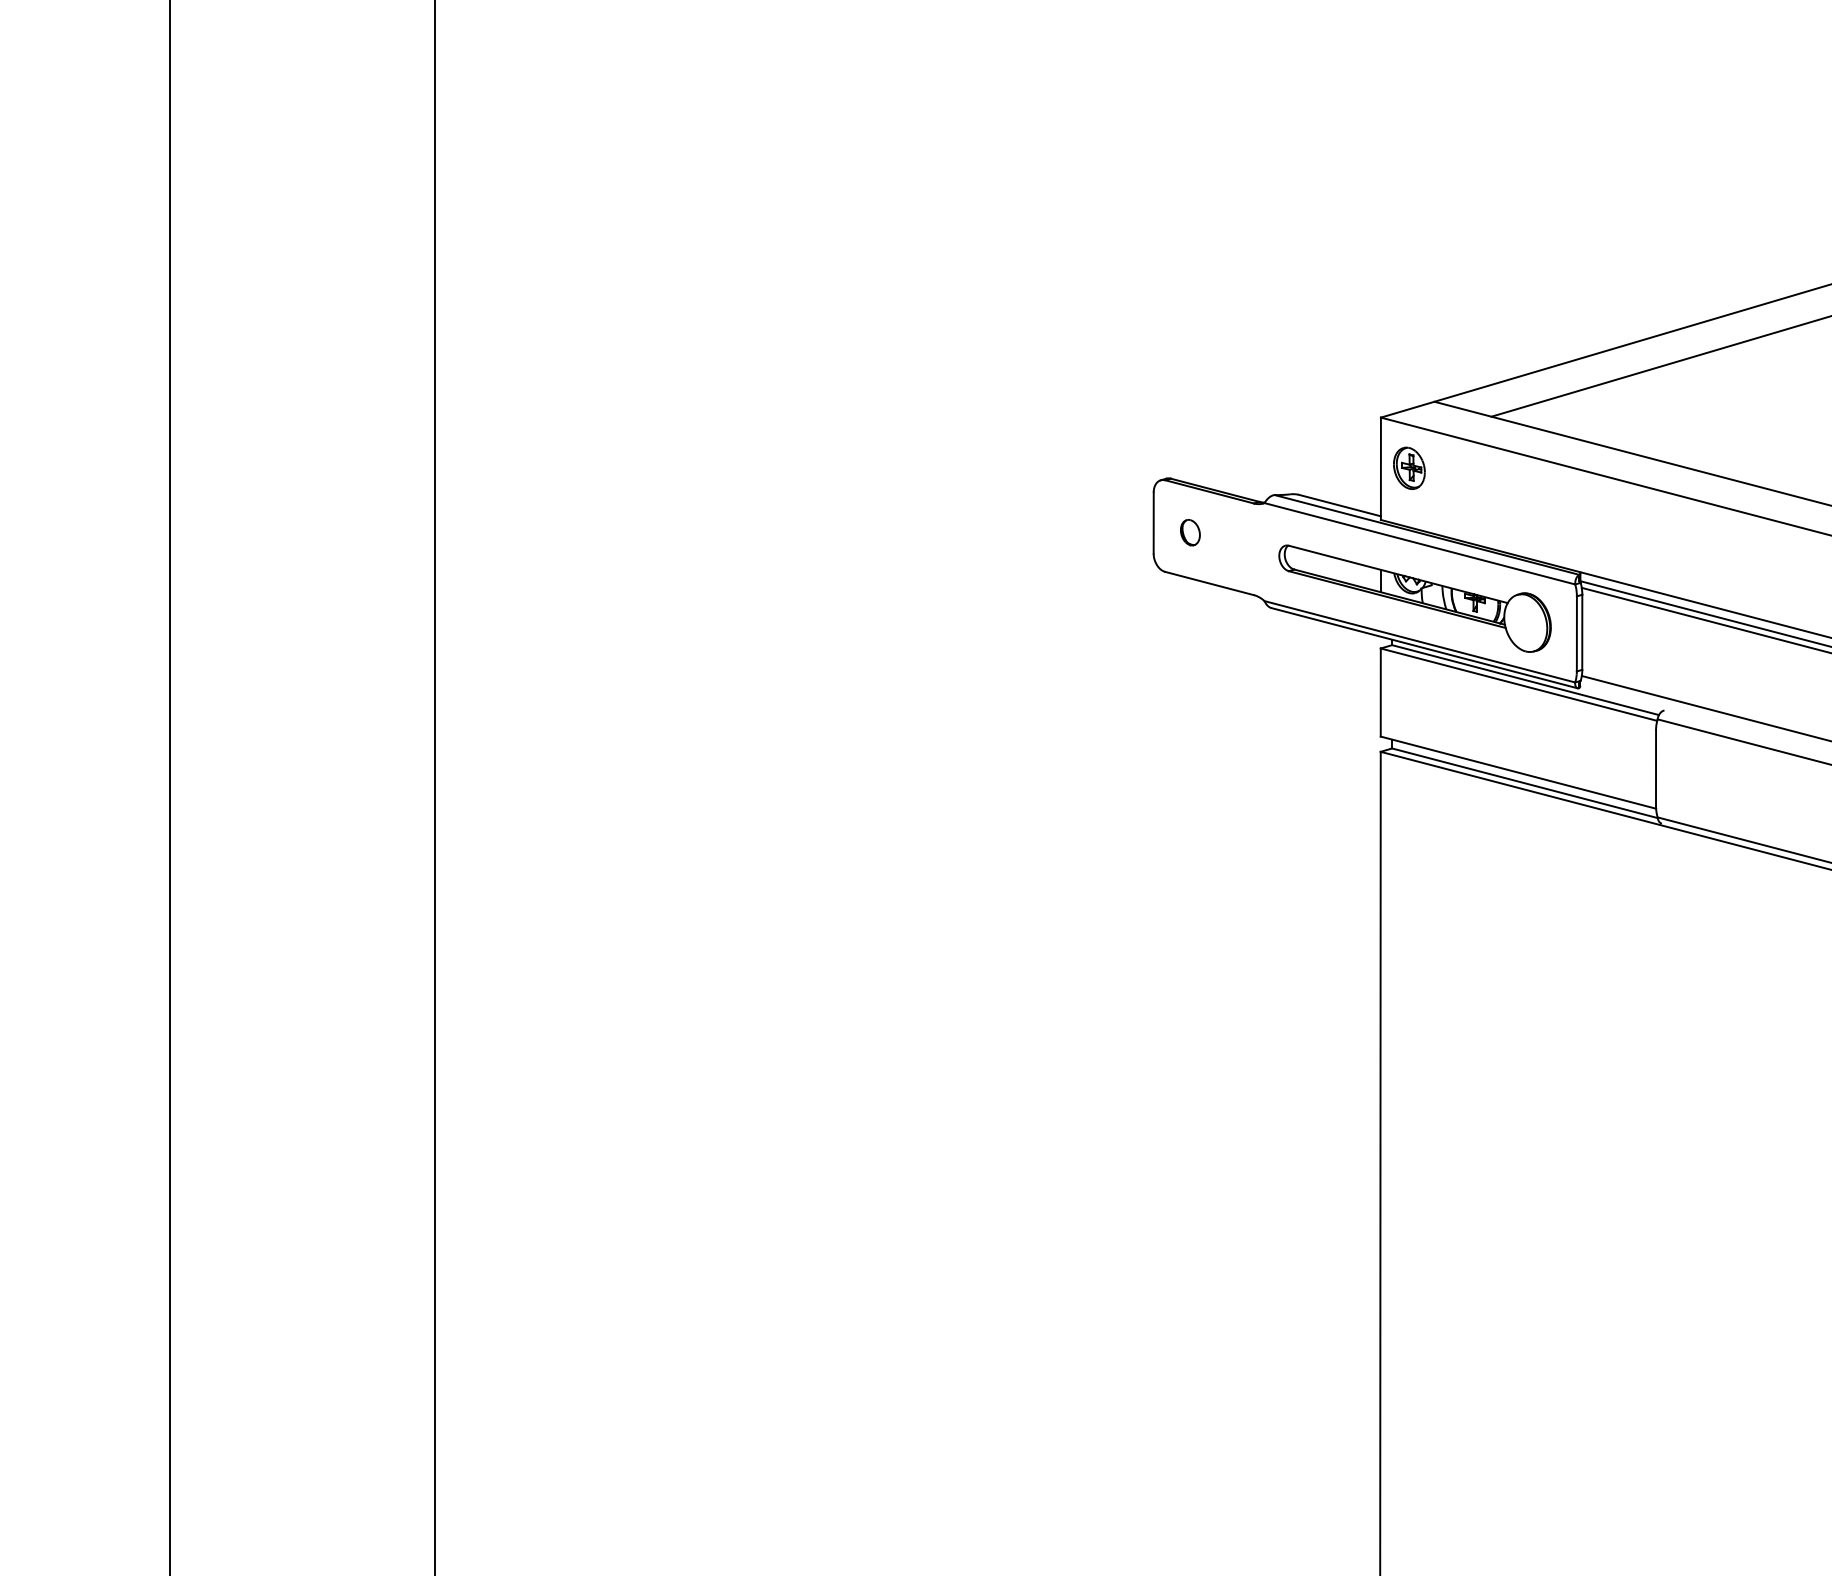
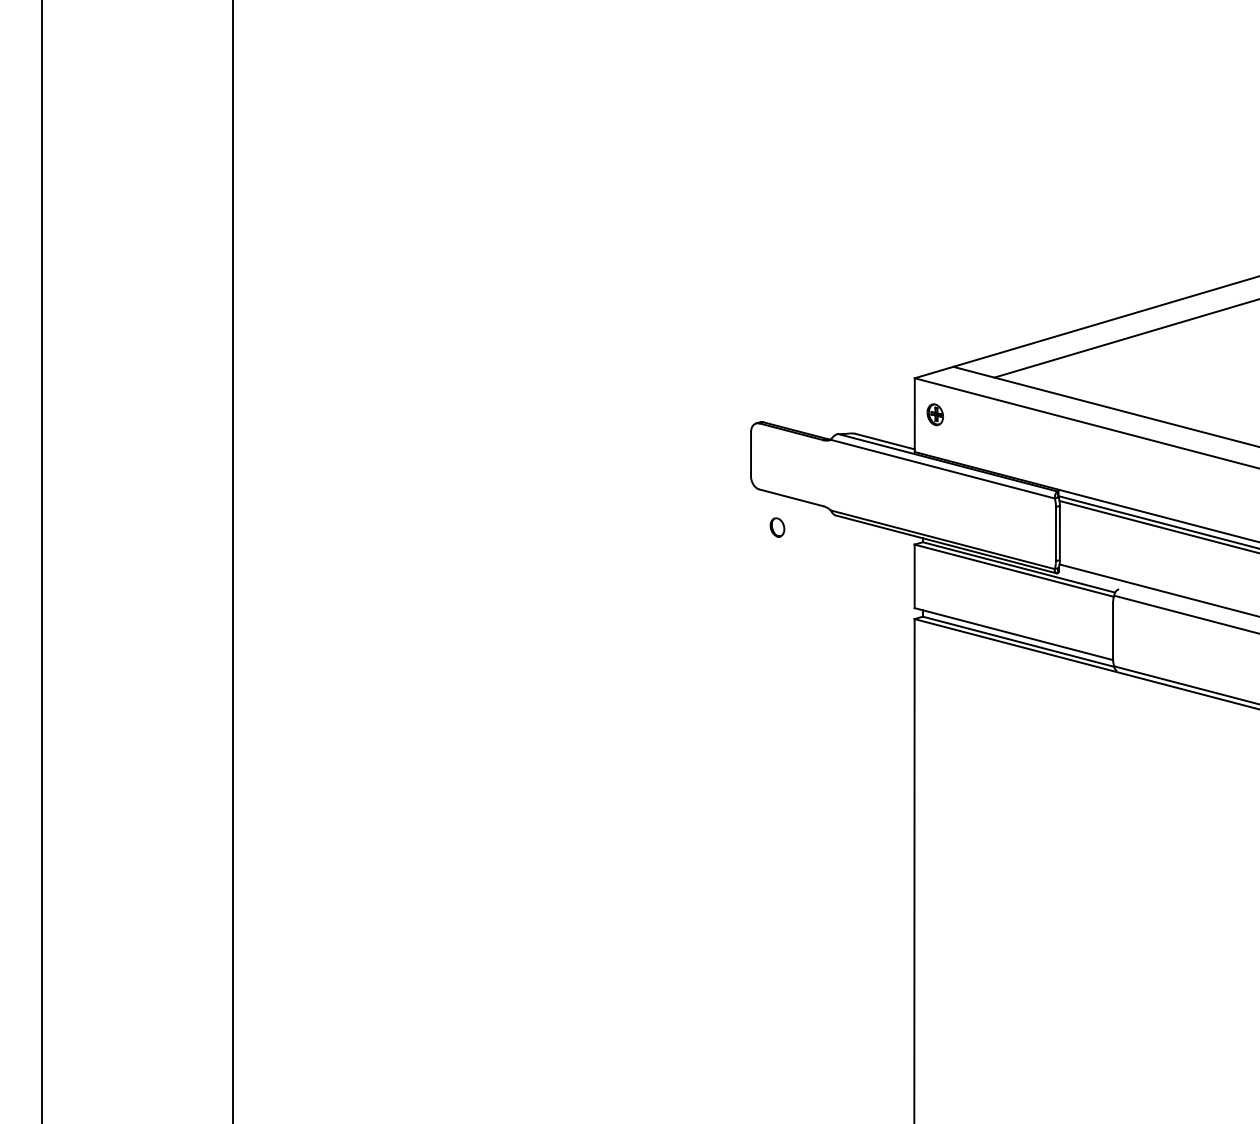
part: (1409, 467) -> (935, 414), size x0.7
part: (1190, 532) -> (777, 527), moved
part: (1414, 598) -> (938, 508), removed

